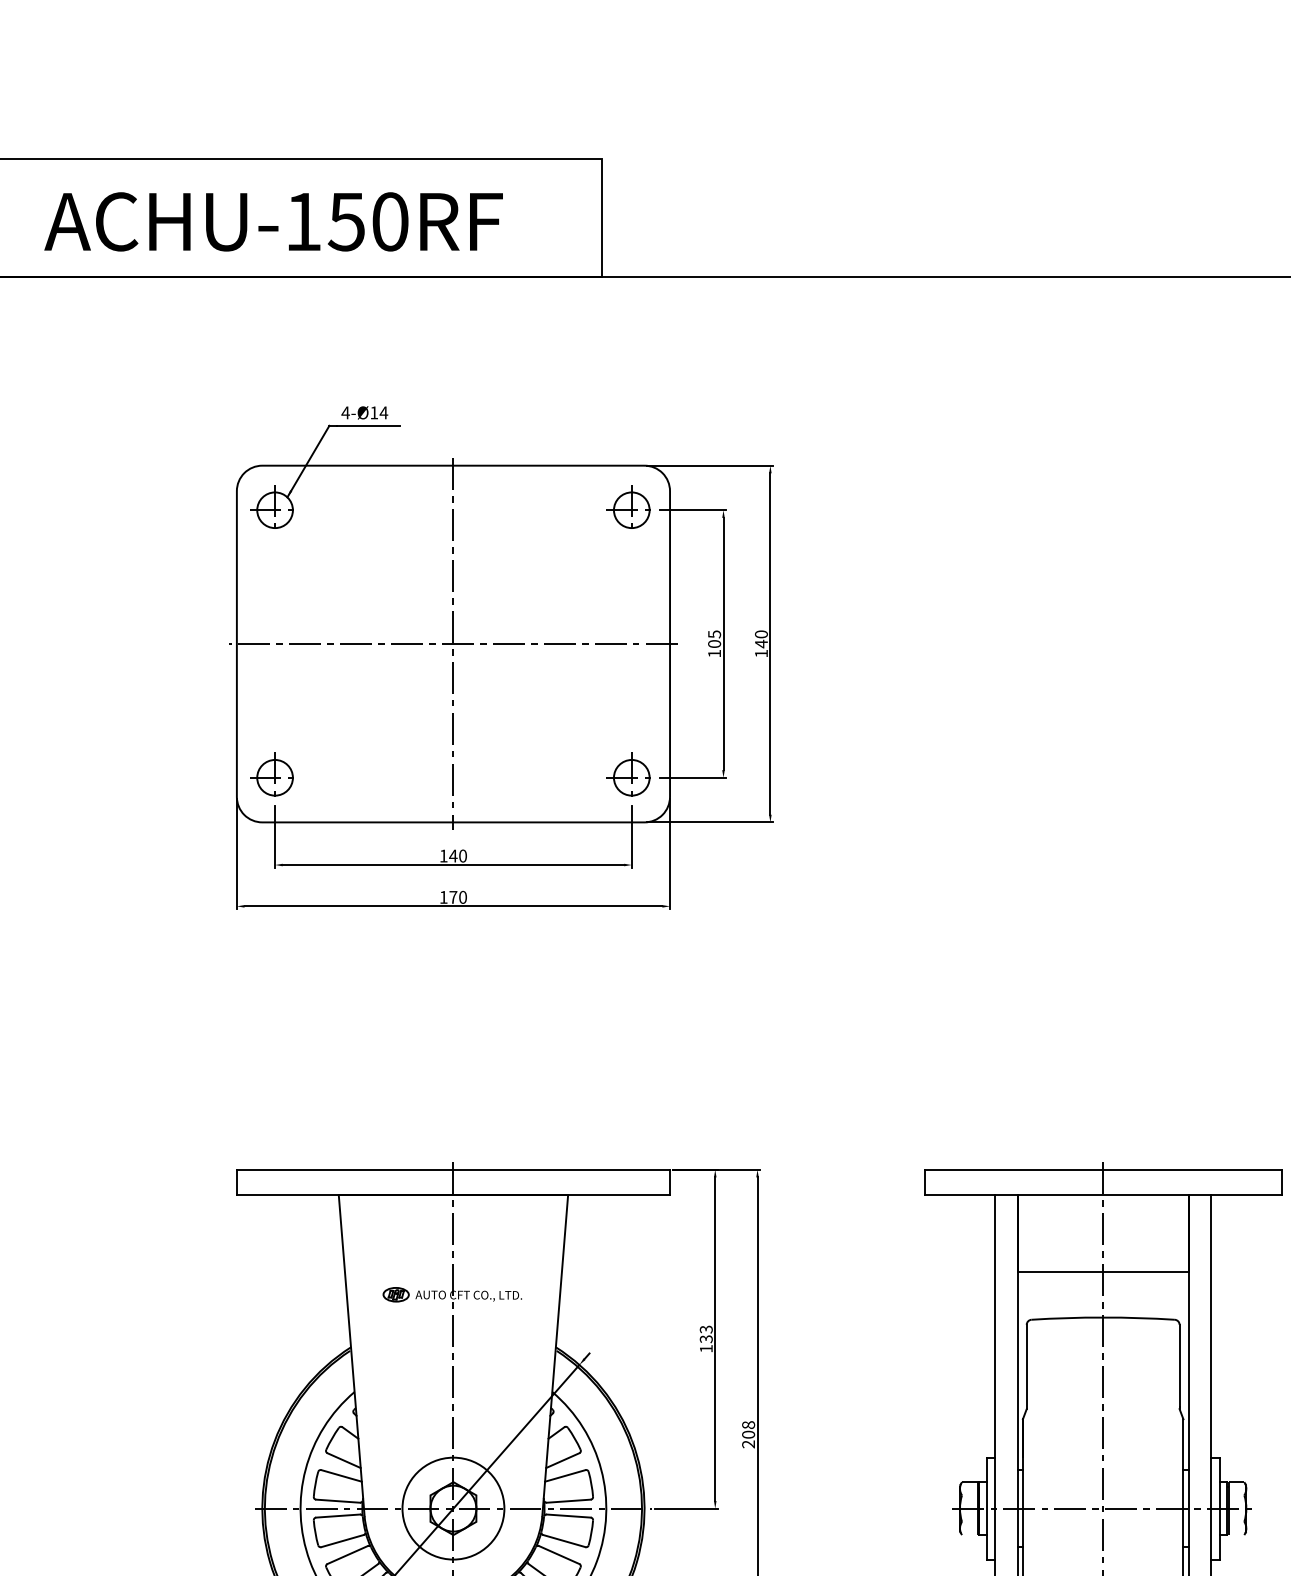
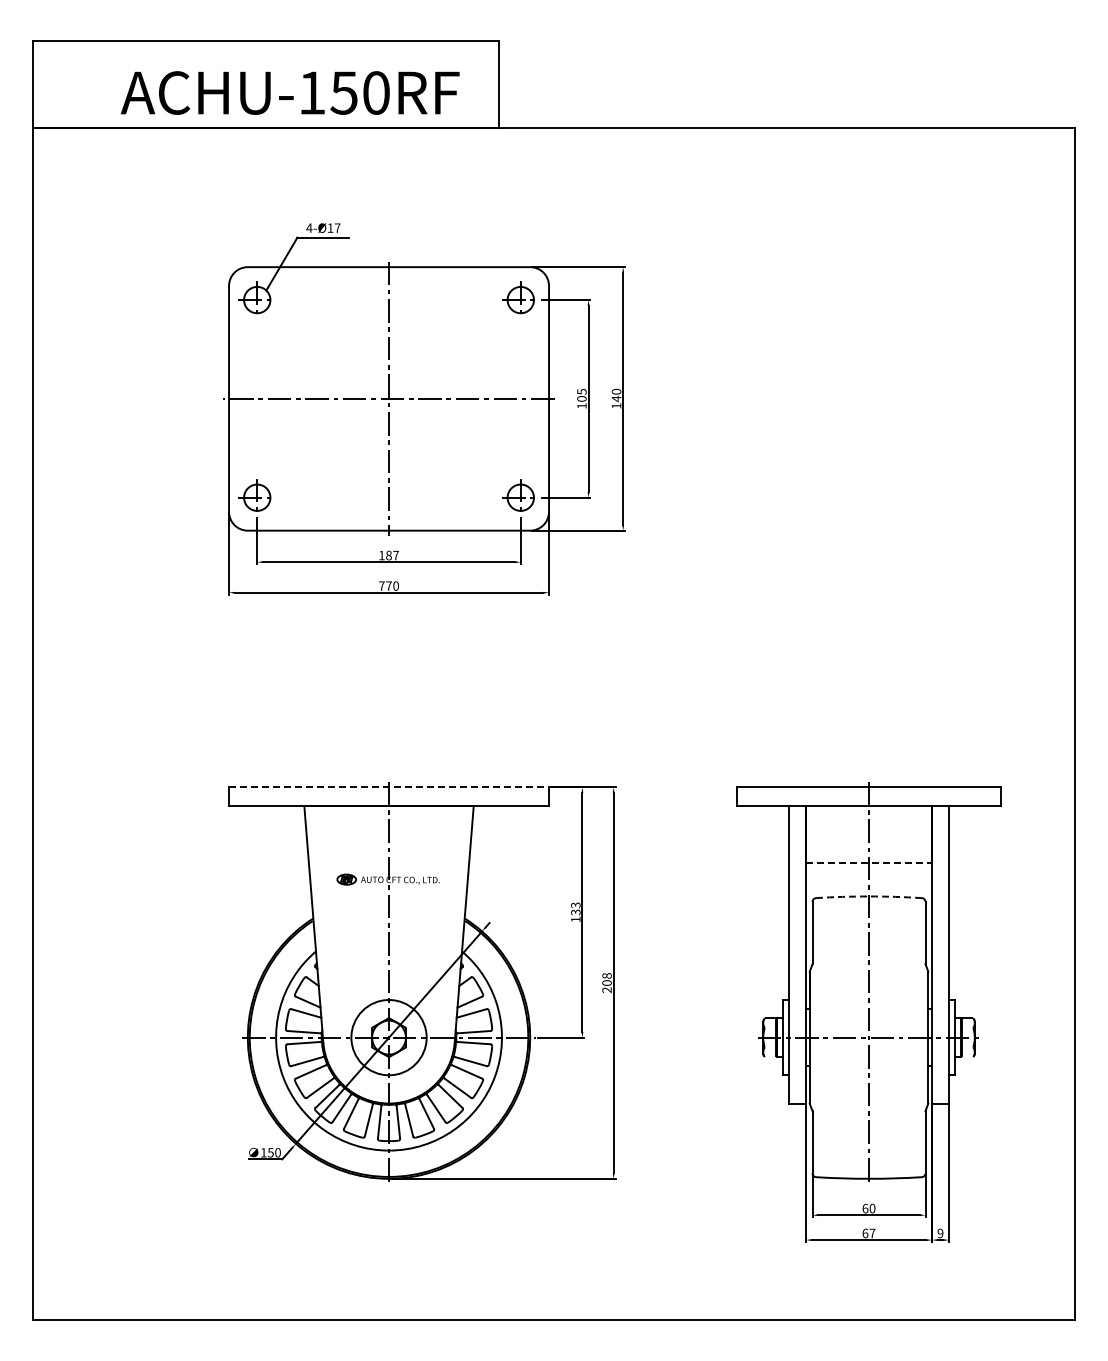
text: (274, 221) -> (290, 92), moved
text: (383, 412) -> (337, 227), 4-Ø14 -> 4-Ø17
text: (456, 855) -> (391, 555), 140 -> 187
text: (443, 896) -> (381, 585), 170 -> 770
line: (454, 1170) -> (389, 787), solid -> dashed
line: (1103, 1271) -> (869, 862), solid -> dashed
arc: (1103, 1317) -> (869, 896), solid -> dashed

